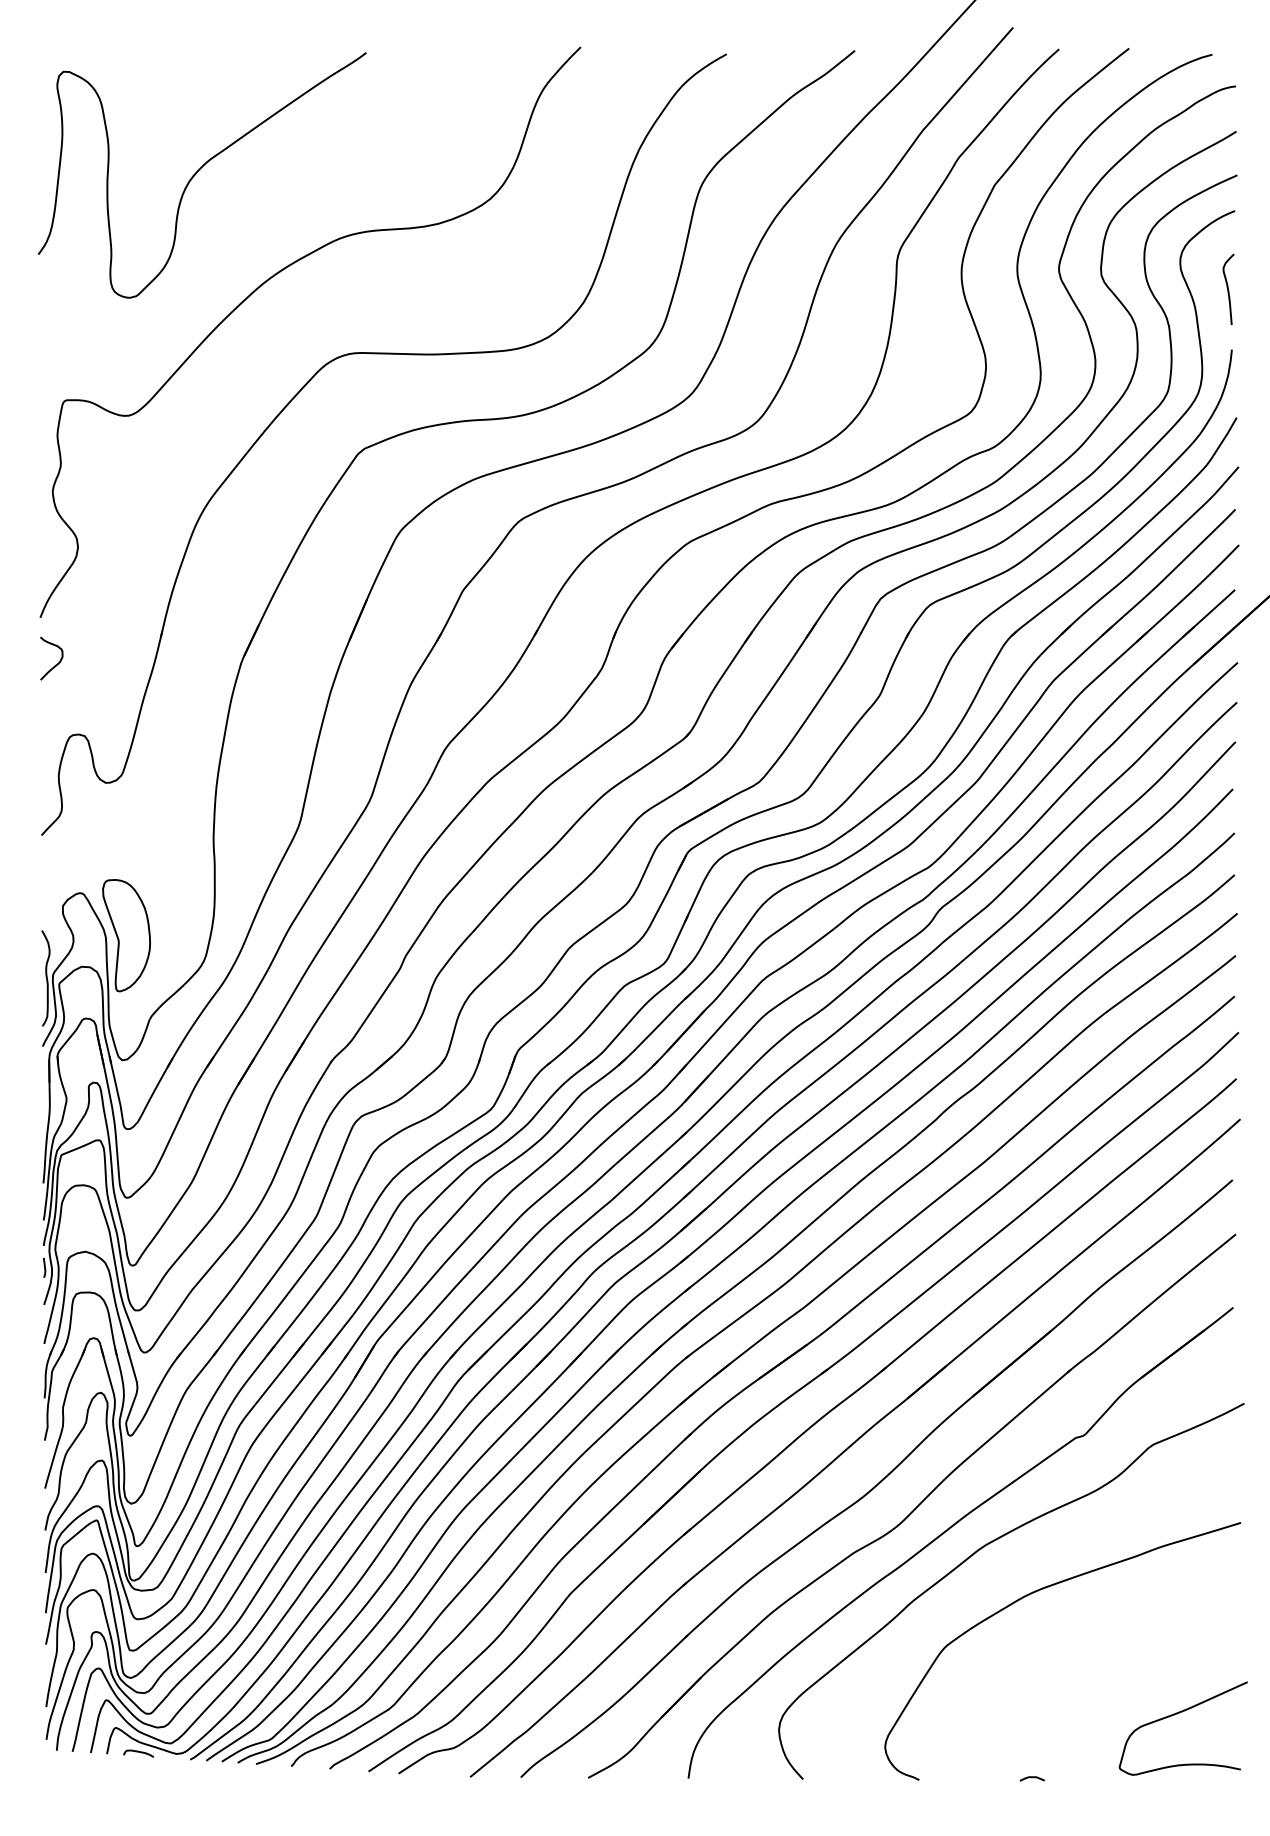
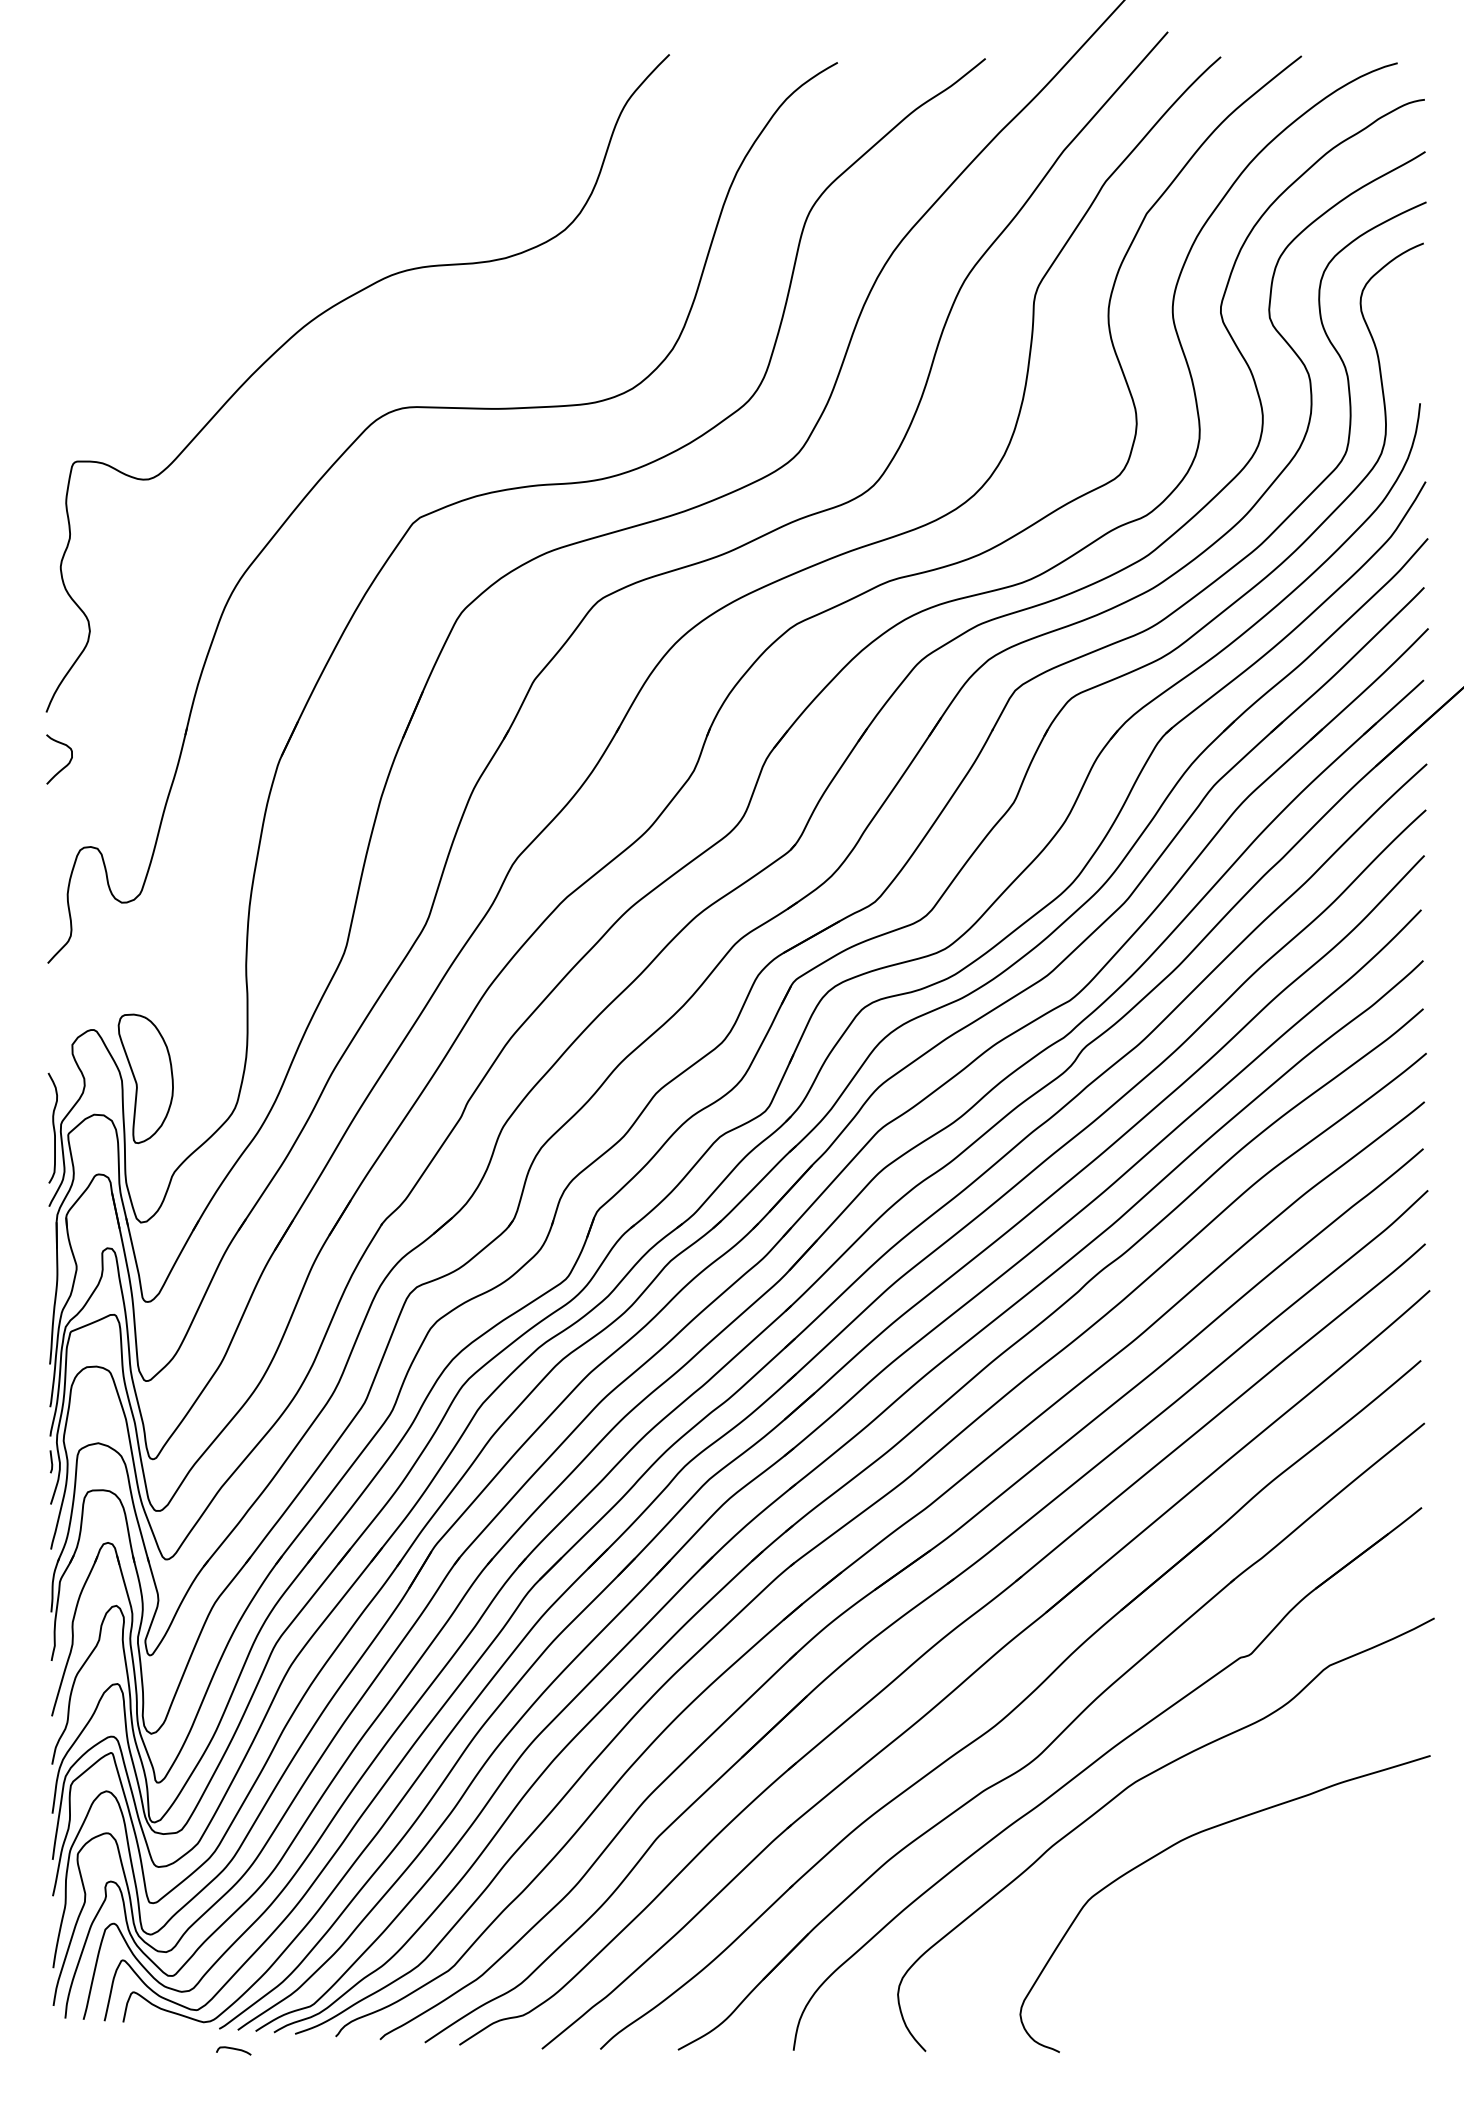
curve: (198, 172) -> (228, 198), removed
curve: (1227, 289) -> (1415, 333), removed
curve: (1180, 1713) -> (1360, 1975), removed
curve: (138, 1752) -> (233, 2049), moved
curve: (1031, 1777) -> (1189, 2049), removed

